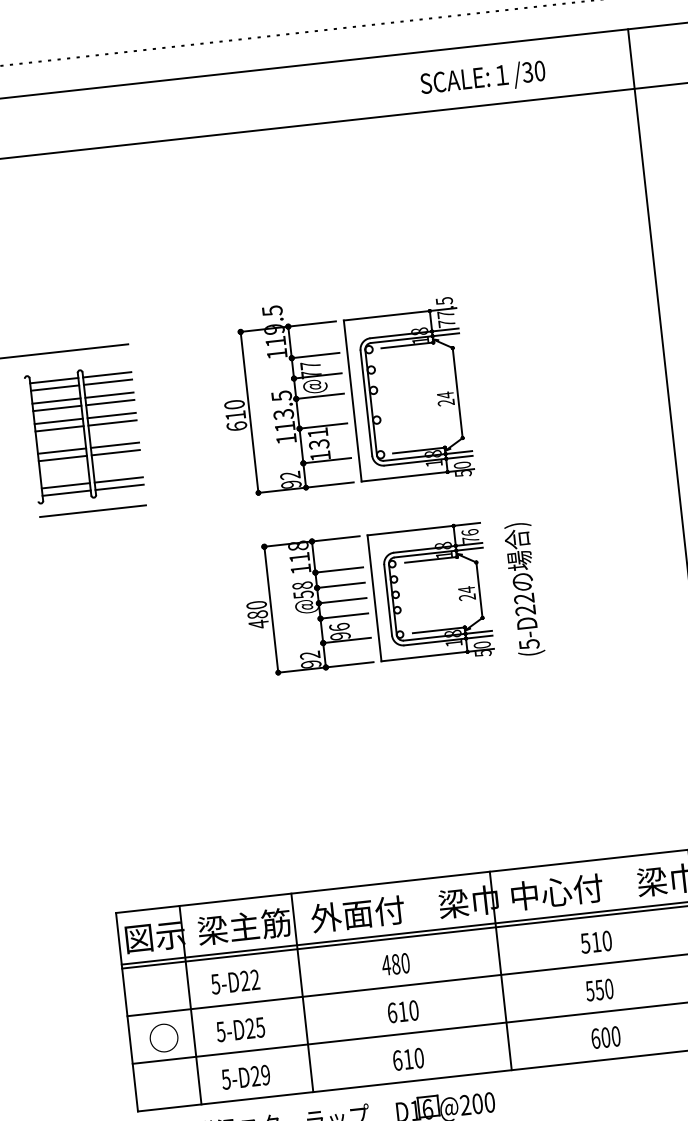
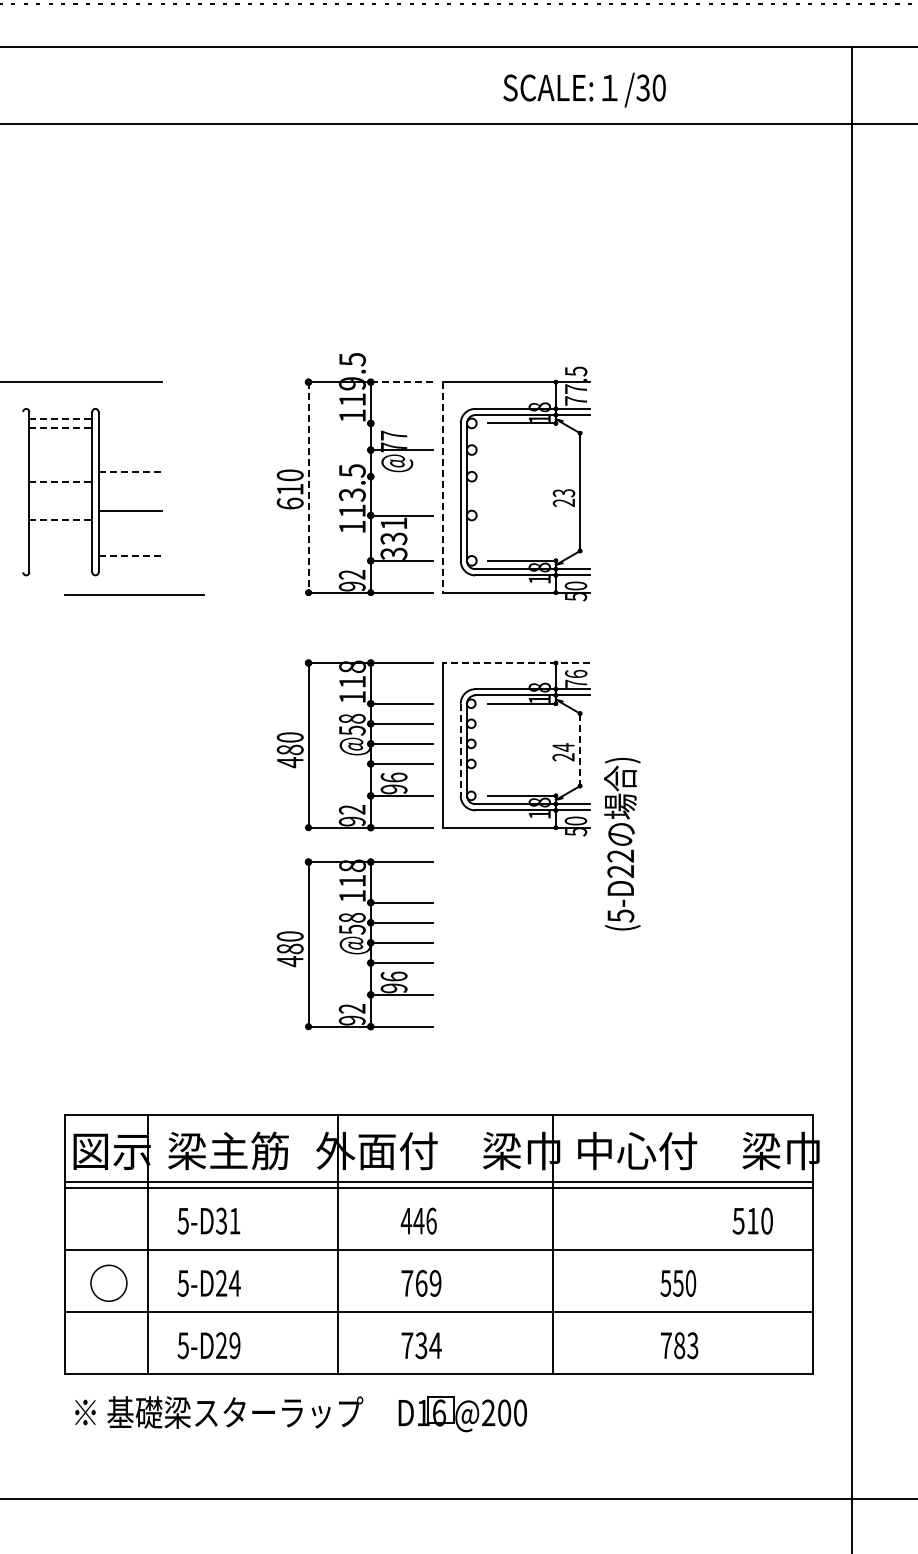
text: (482, 78) -> (584, 89), moved
line: (312, 324) -> (402, 382), solid -> dashed
line: (315, 355) -> (401, 423), removed
line: (106, 374) -> (129, 418), removed
line: (54, 380) -> (61, 418), solid -> dashed
line: (107, 382) -> (129, 428), removed
line: (55, 388) -> (61, 428), solid -> dashed
text: (445, 394) -> (563, 492), 24 -> 23
line: (109, 395) -> (129, 445), removed
line: (319, 396) -> (401, 476), removed
line: (56, 401) -> (60, 445), removed
line: (352, 401) -> (443, 487), solid -> dashed
line: (109, 402) -> (129, 454), removed
line: (57, 408) -> (60, 454), removed
line: (249, 412) -> (308, 487), solid -> dashed
line: (112, 415) -> (130, 471), solid -> dashed
line: (58, 421) -> (60, 471), removed
line: (112, 422) -> (129, 481), removed
line: (60, 428) -> (61, 481), solid -> dashed
line: (61, 451) -> (60, 510), removed
line: (115, 452) -> (129, 520), removed
text: (320, 455) -> (393, 553), 131 -> 331
line: (63, 458) -> (61, 520), solid -> dashed
line: (119, 480) -> (130, 556), solid -> dashed
line: (65, 486) -> (60, 556), removed
line: (119, 487) -> (129, 565), removed
line: (66, 493) -> (60, 565), removed
line: (93, 511) -> (134, 594), moved
line: (423, 529) -> (516, 663), solid -> dashed
text: (524, 589) -> (622, 844), moved
line: (479, 590) -> (580, 750), solid -> dashed
line: (388, 600) -> (460, 750), solid -> dashed
part: (323, 758) -> (354, 944), added
text: (595, 941) -> (752, 1220), moved
text: (400, 963) -> (424, 1220), 480 -> 446
text: (250, 979) -> (228, 1220), 5-D22 -> 5-D31
line: (301, 992) -> (337, 1244), moved
text: (403, 1011) -> (421, 1283), 610 -> 769
text: (260, 1027) -> (234, 1283), 5-D25 -> 5-D24
text: (605, 1037) -> (679, 1345), 600 -> 783
text: (408, 1059) -> (421, 1345), 610 -> 734

